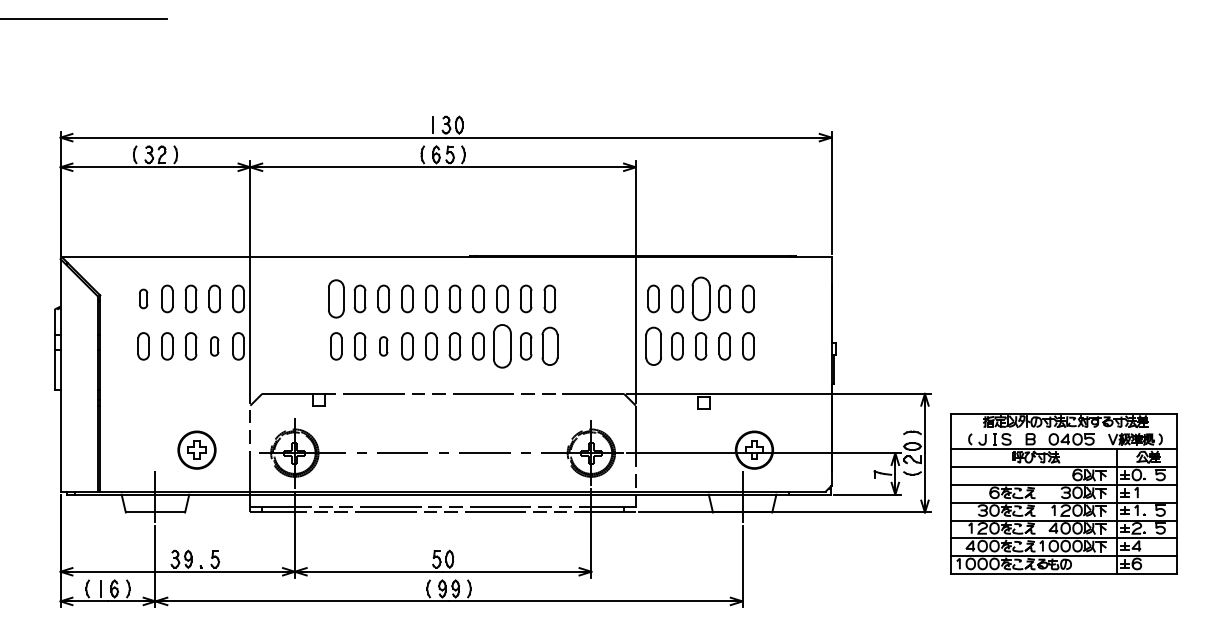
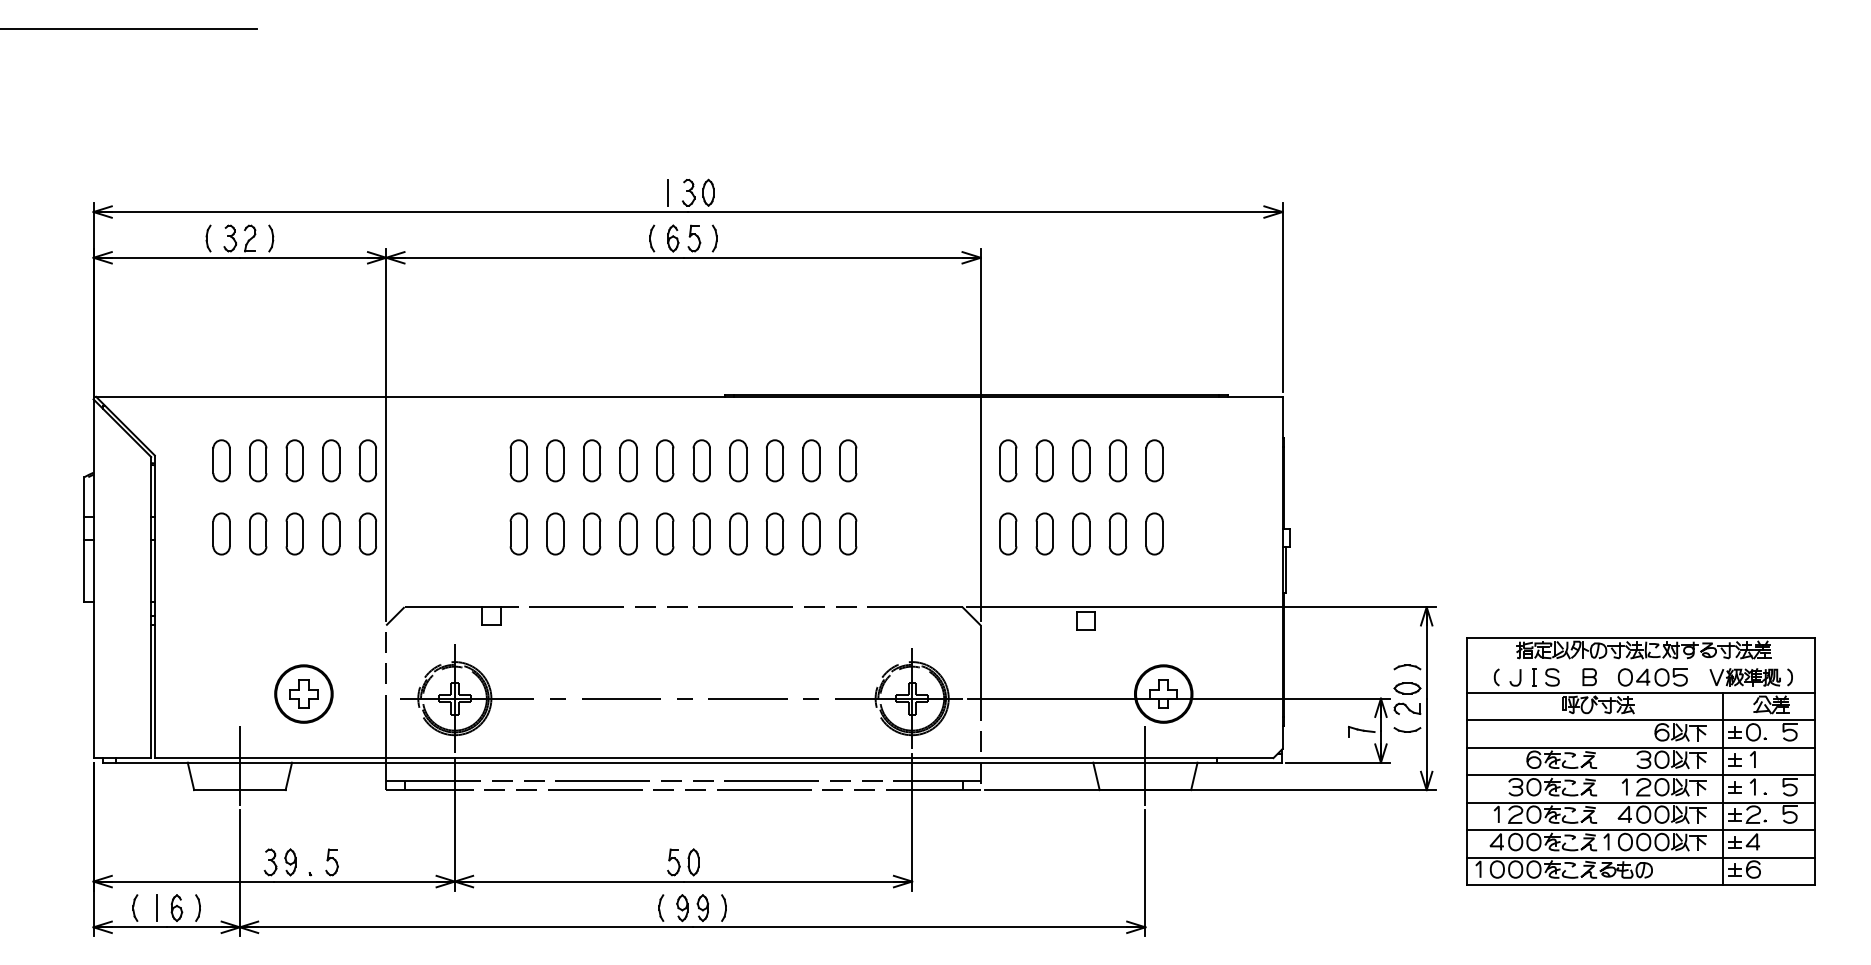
part: (143, 298) -> (221, 460), size x1.43
part: (336, 298) -> (519, 460), size x0.71
part: (700, 298) -> (1080, 460), size x0.62
part: (214, 346) -> (330, 534), size x1.43
part: (383, 346) -> (591, 534), size x1.43
part: (502, 346) -> (775, 534), size x0.62
part: (549, 346) -> (847, 534), size x0.71
part: (653, 346) -> (1007, 534), size x0.71

